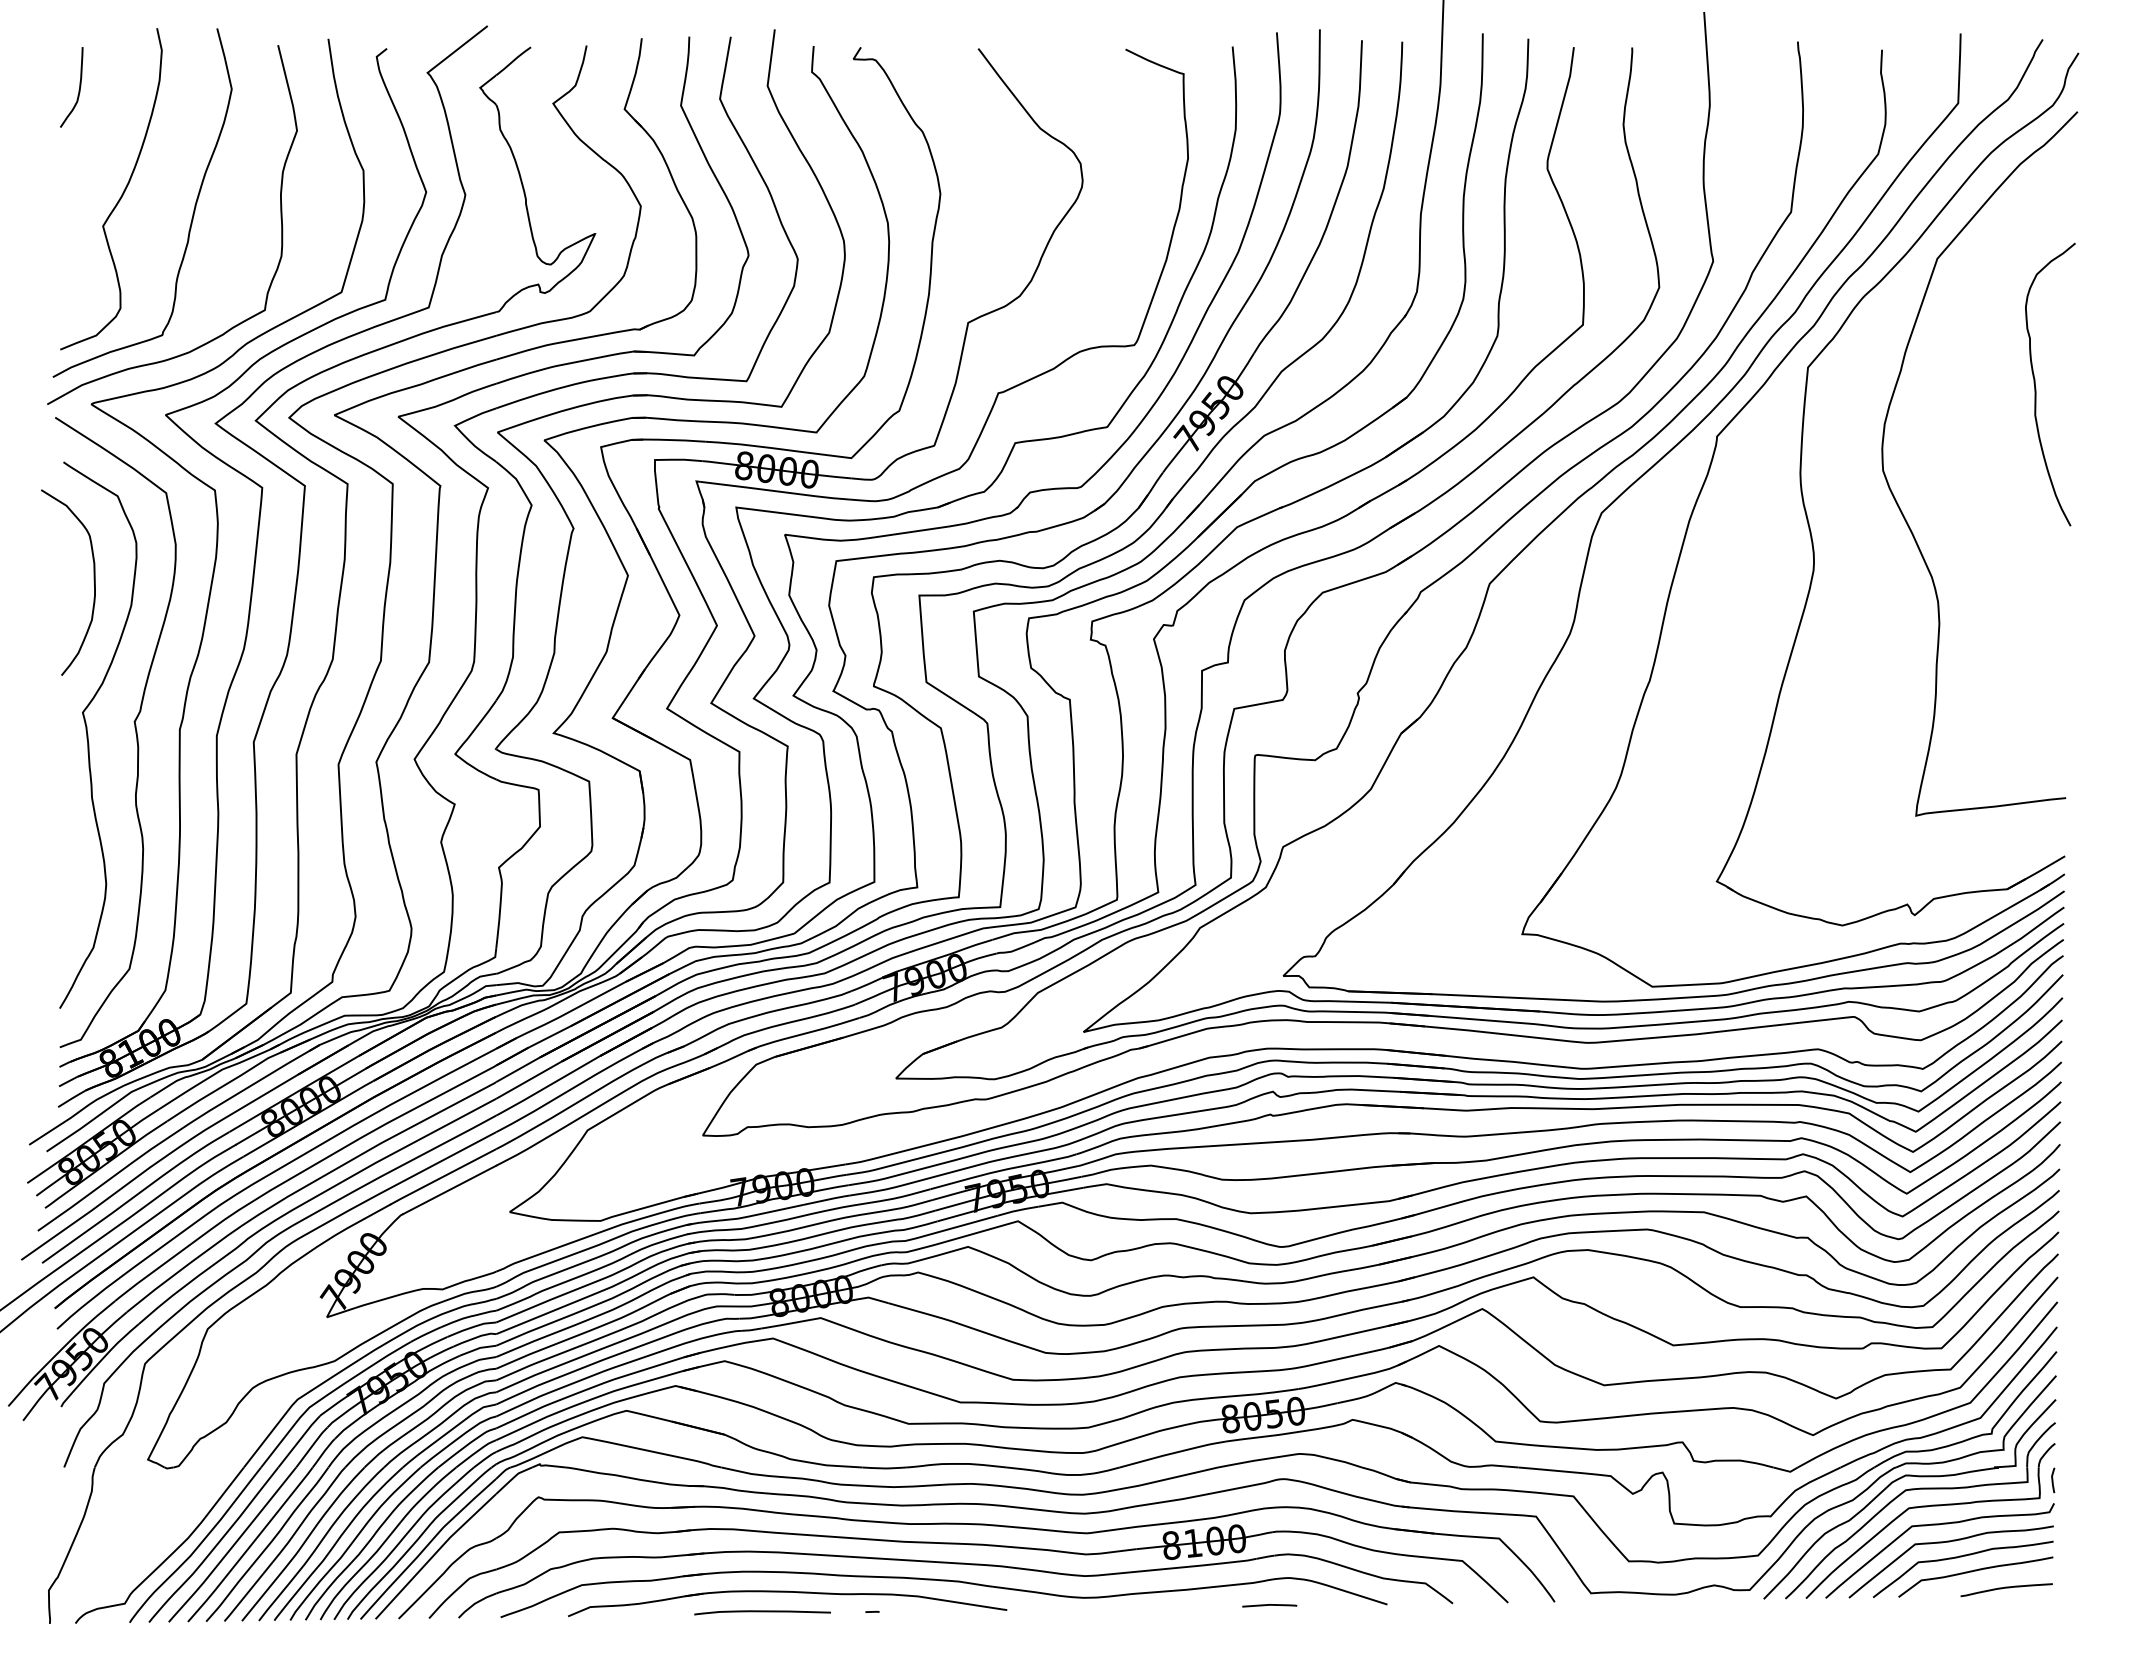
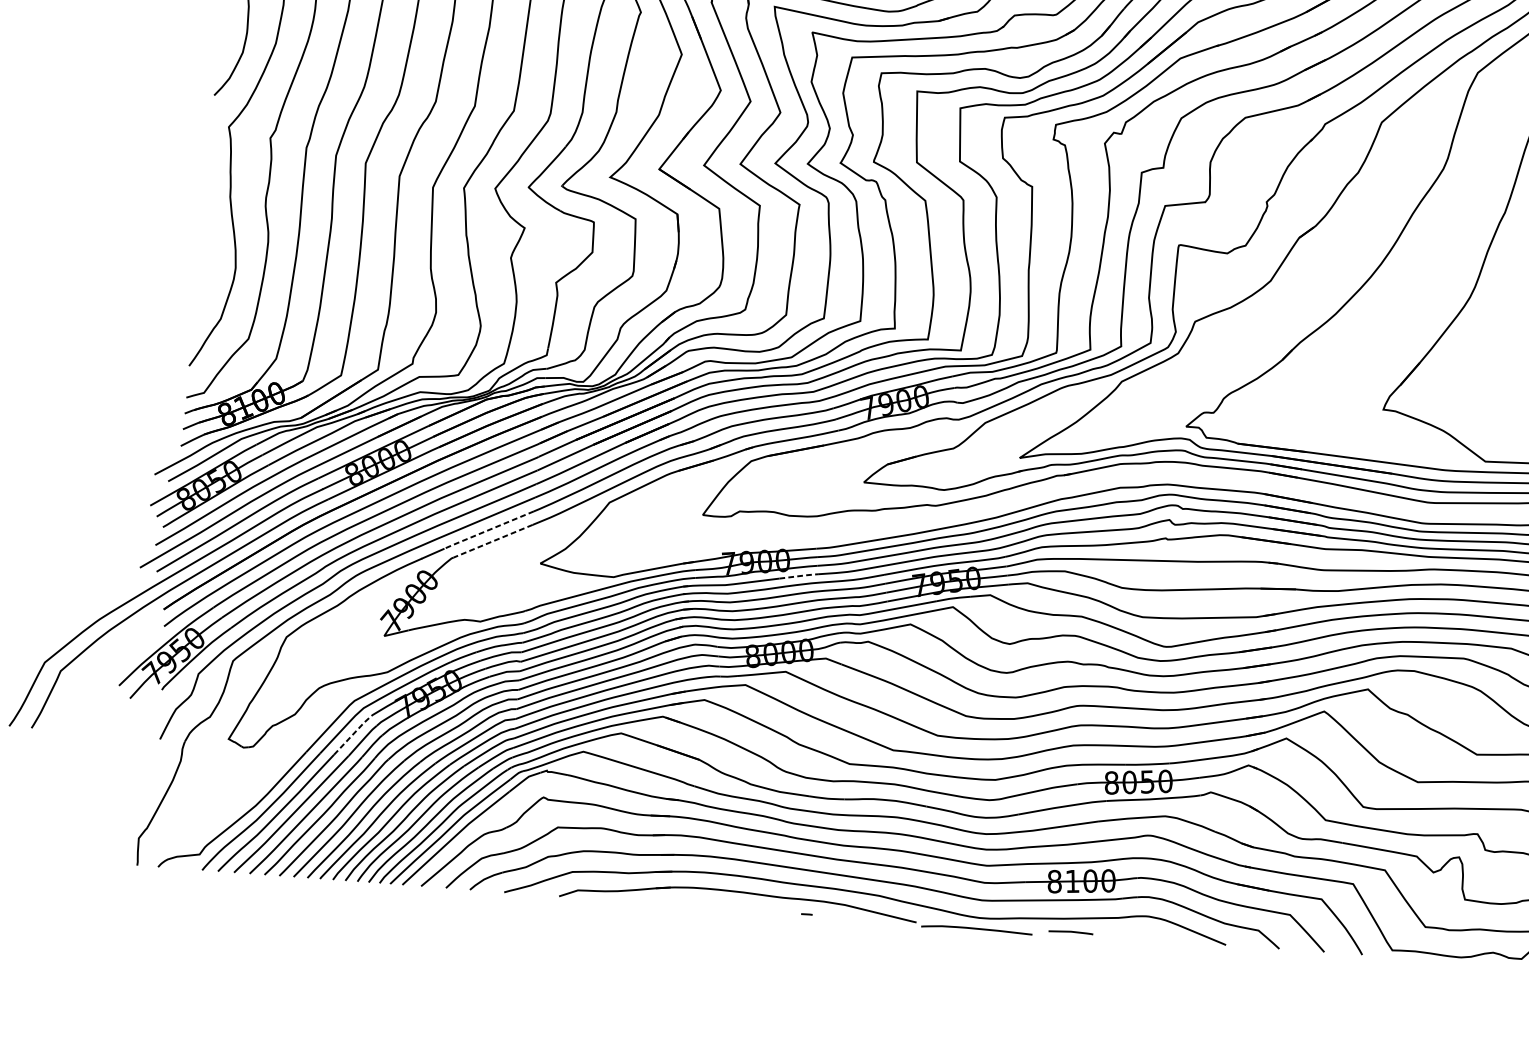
line: (442, 1177) -> (488, 530), solid -> dashed
line: (449, 1190) -> (492, 541), solid -> dashed
line: (827, 1199) -> (799, 575), solid -> dashed
line: (299, 1440) -> (353, 734), solid -> dashed
line: (1269, 1605) -> (1070, 932), moved
curve: (762, 1612) -> (976, 929), moved

